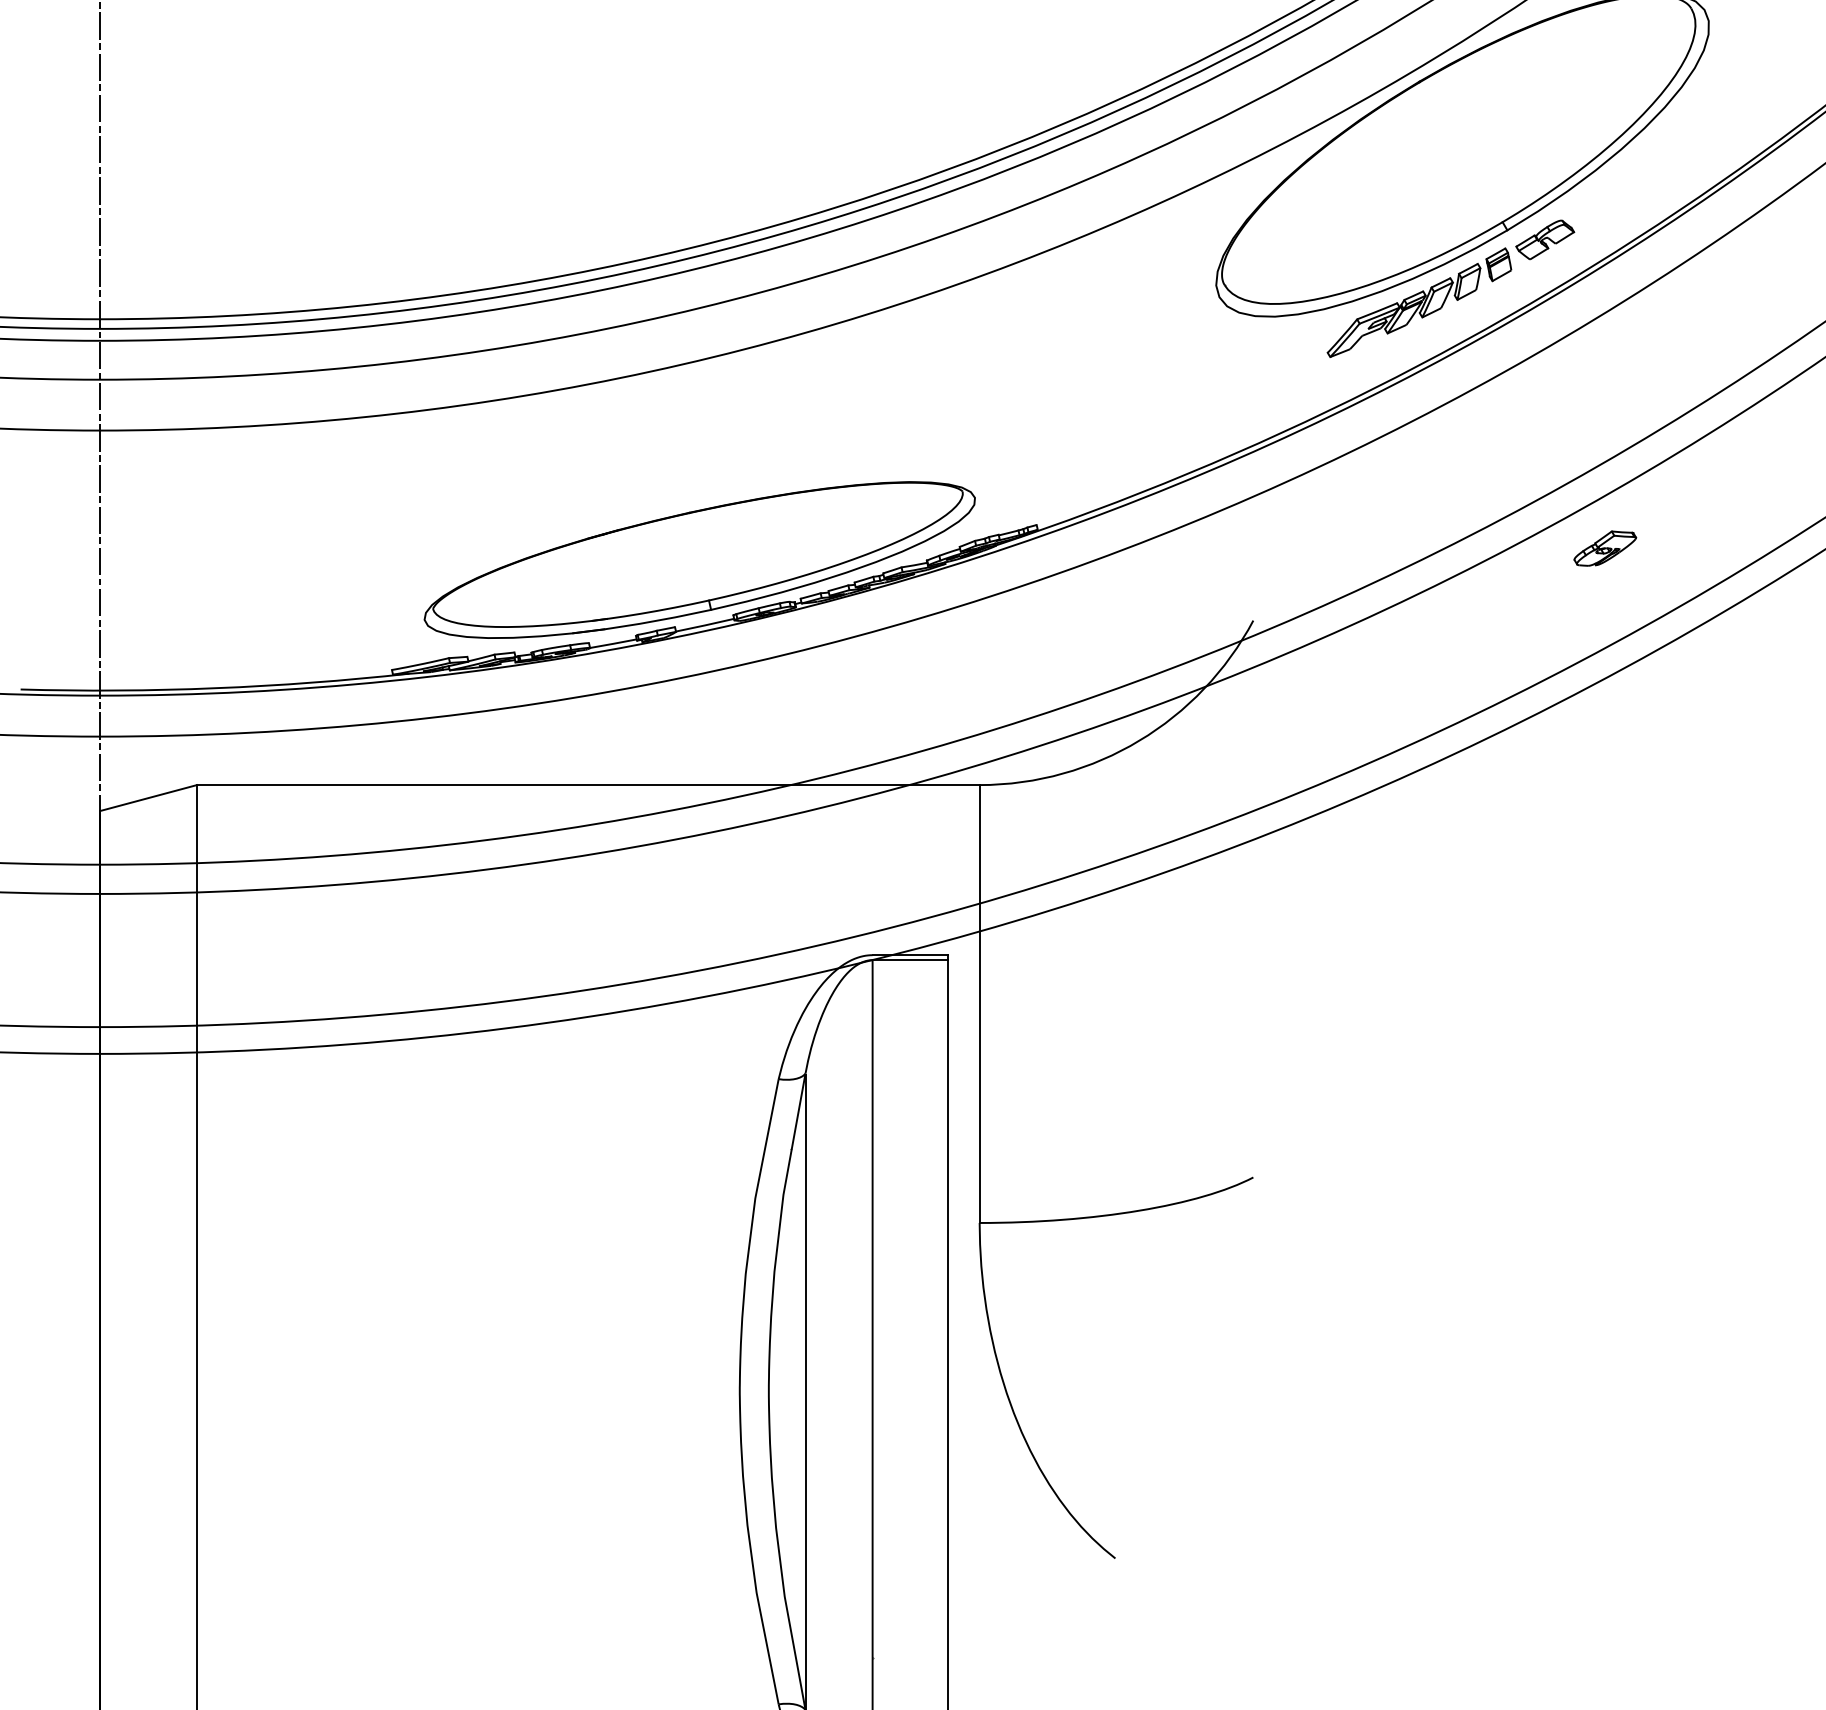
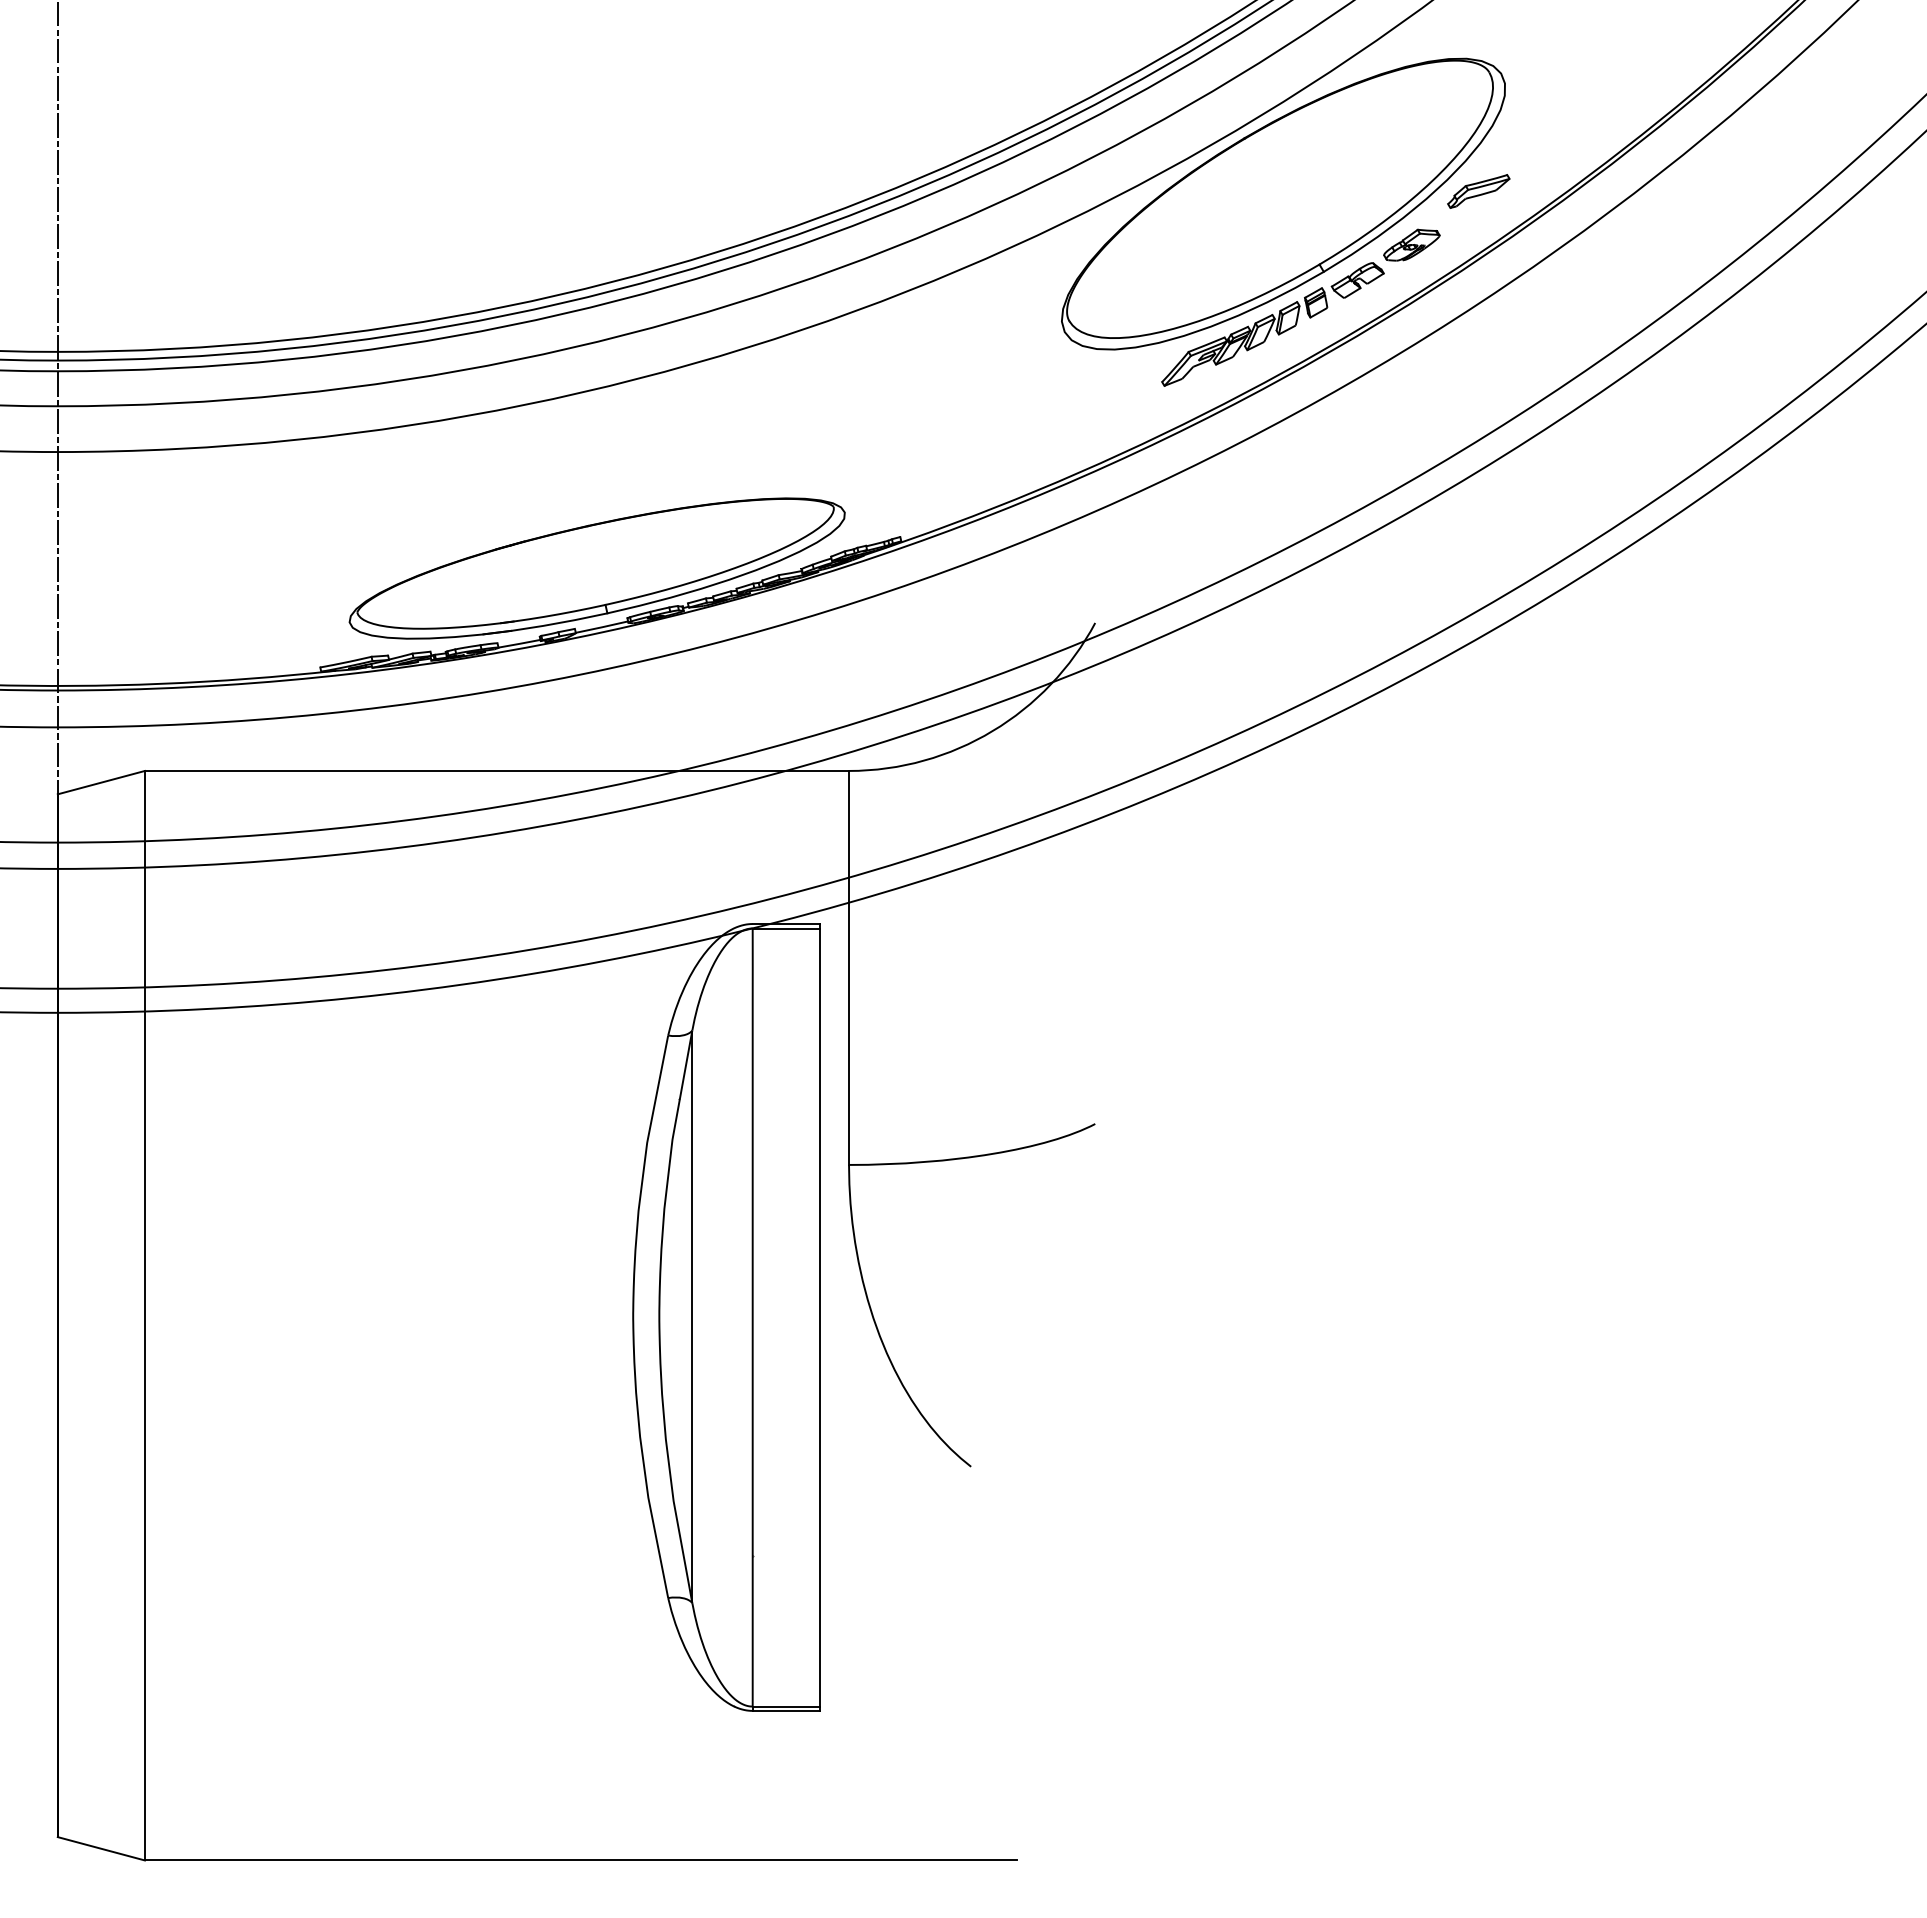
part: (1679, 140) -> (1478, 191), added
part: (1604, 547) -> (1411, 244), moved

